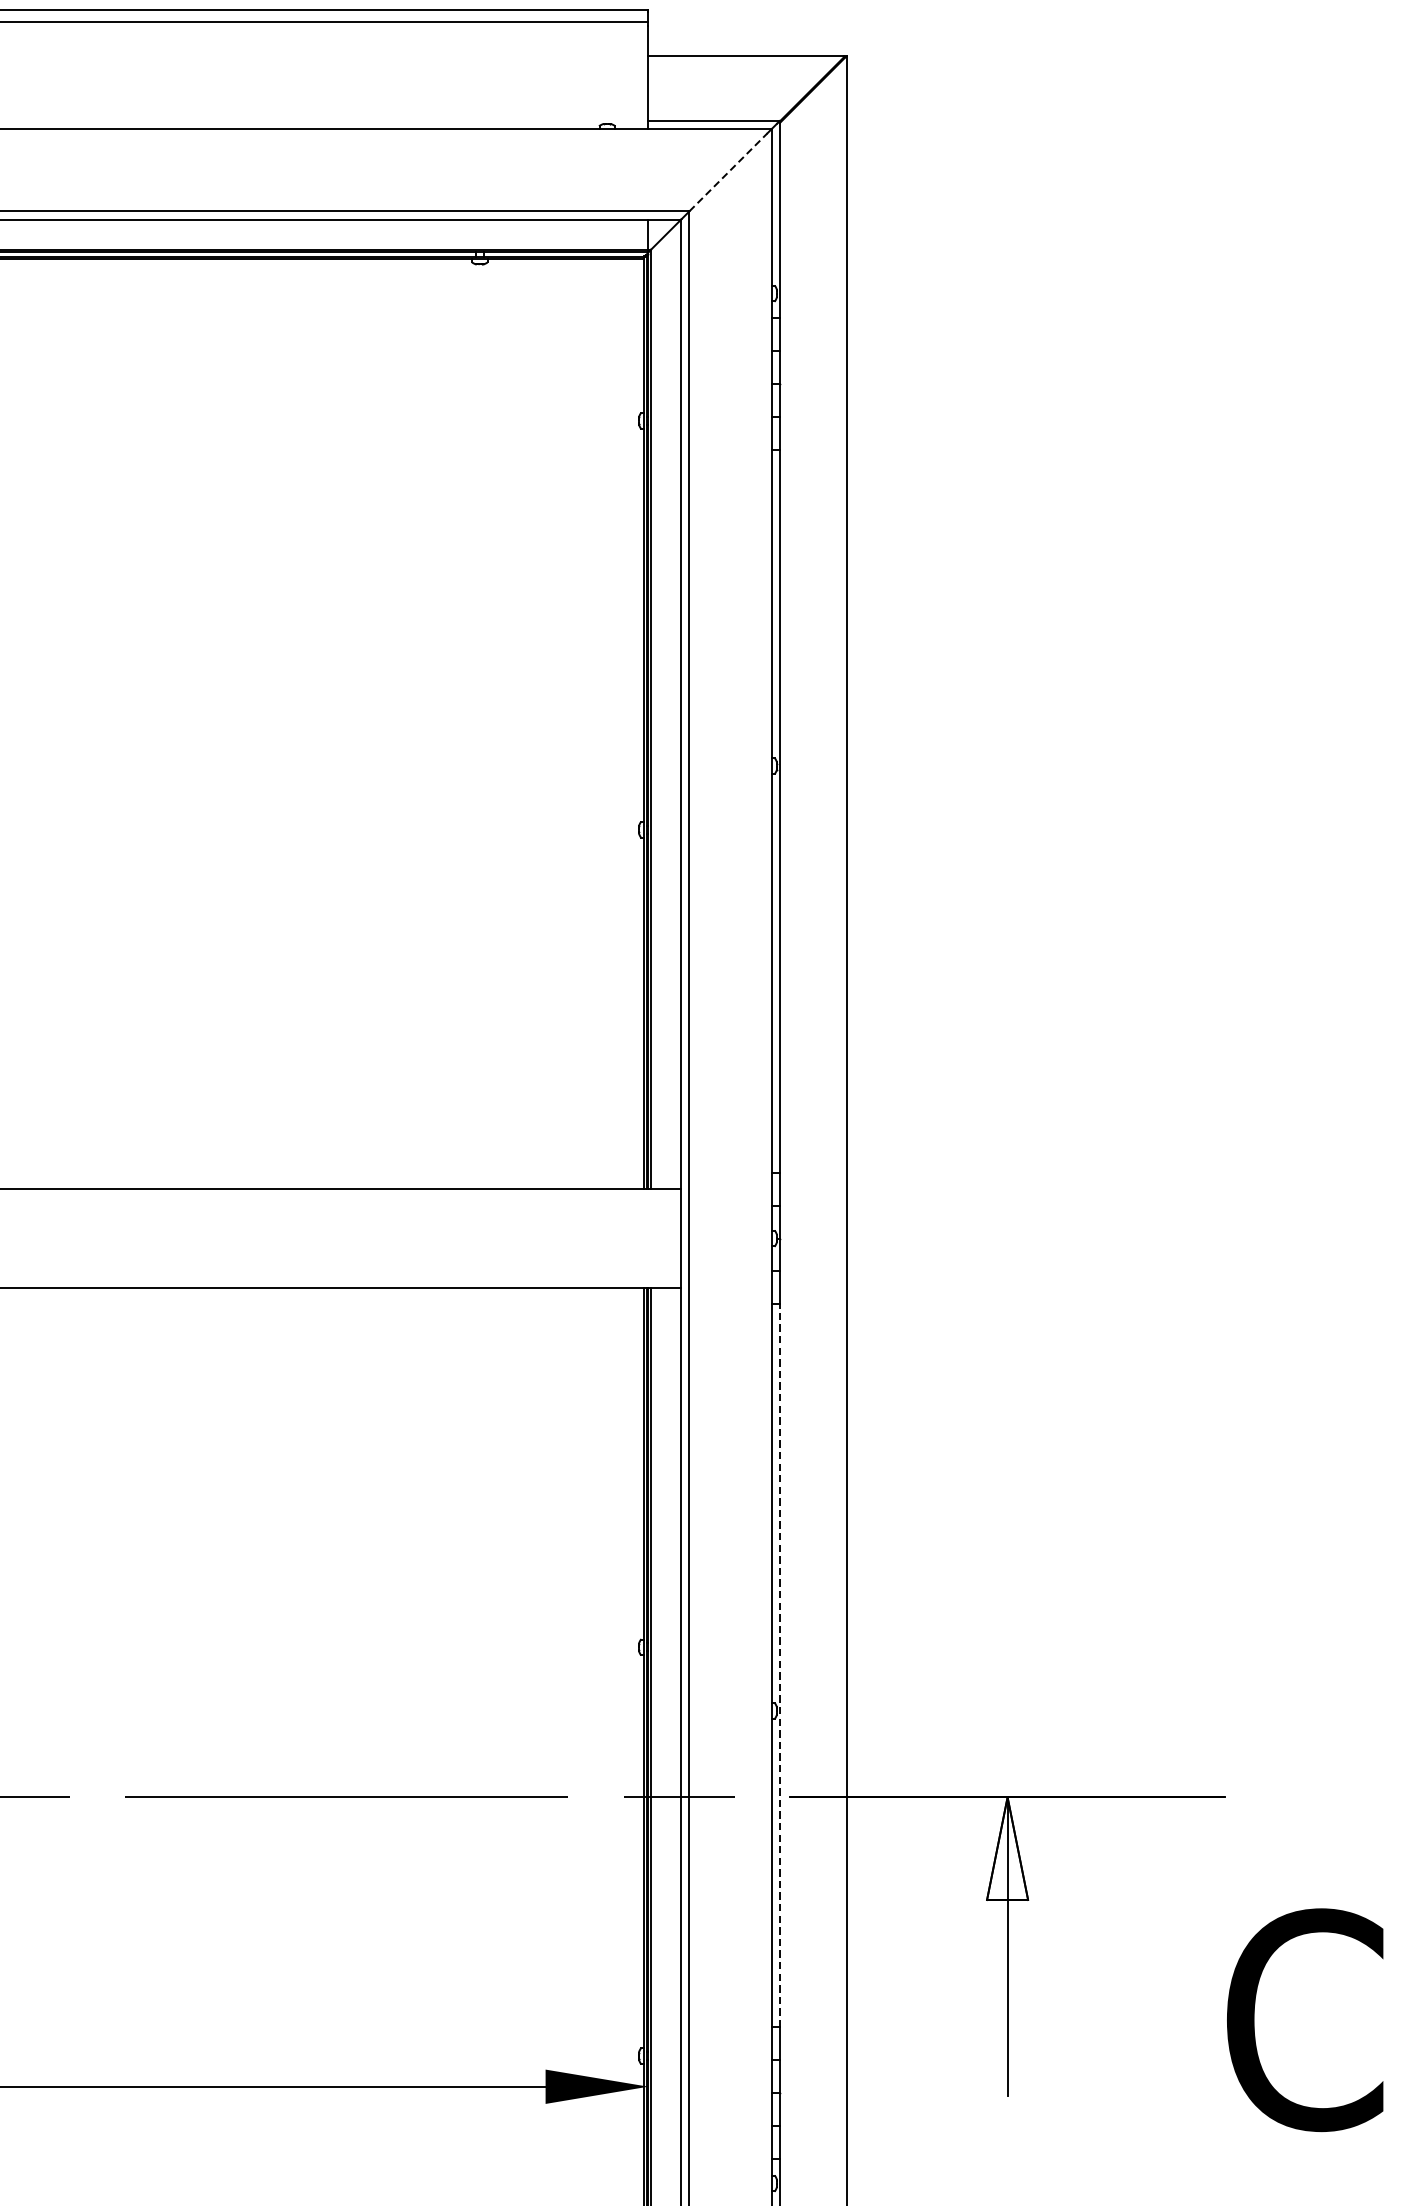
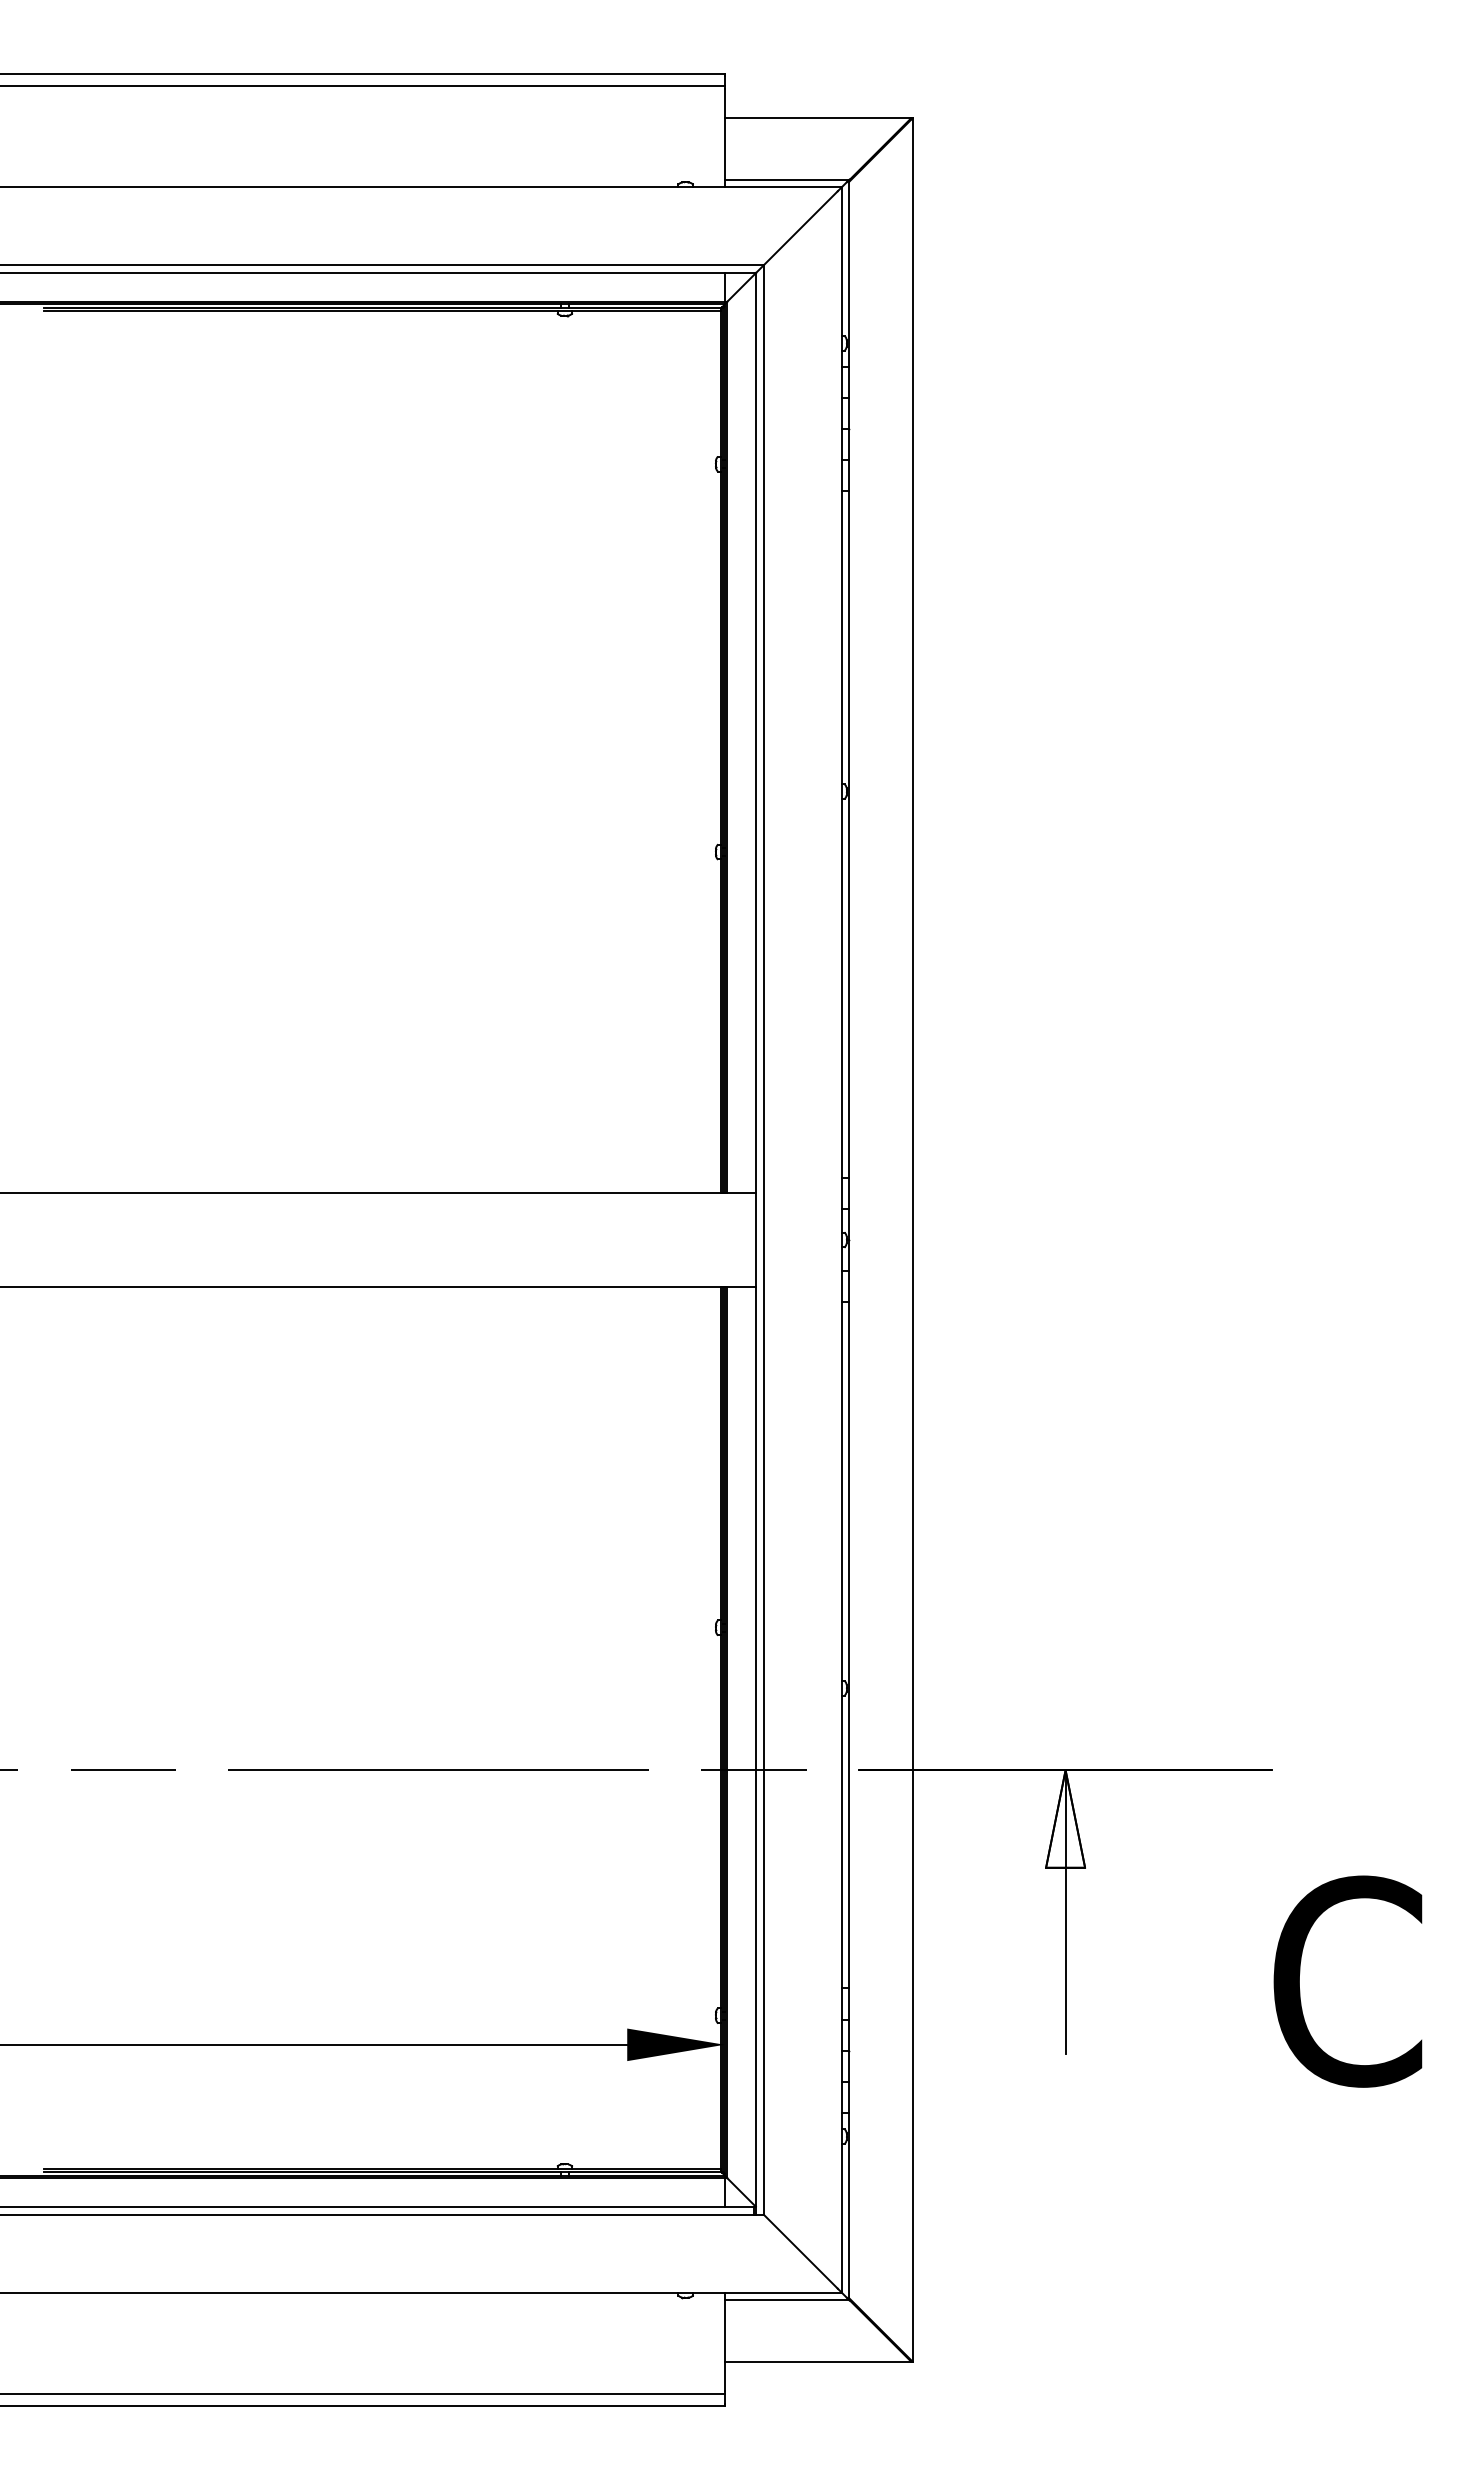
line: (729, 171) -> (801, 227), dashed -> solid
line: (779, 1664) -> (849, 1644), dashed -> solid

